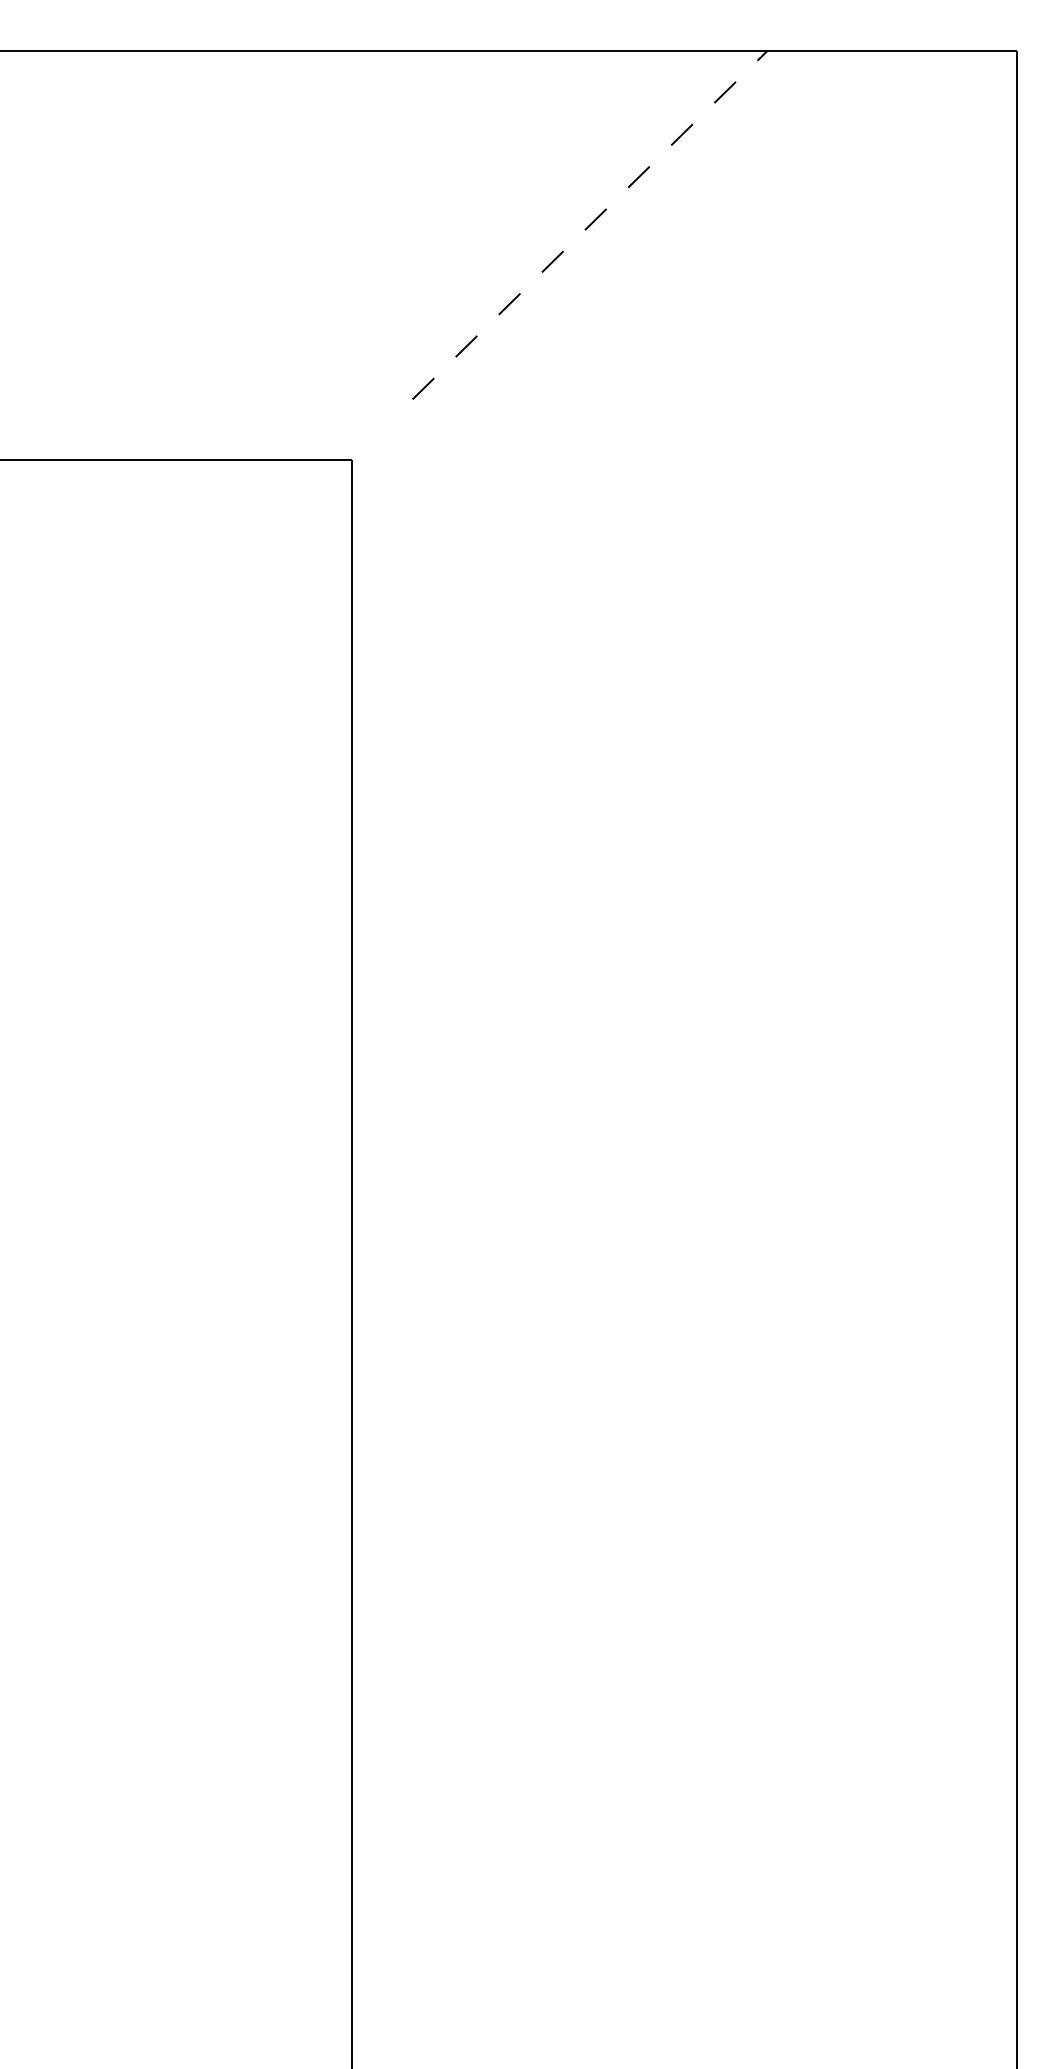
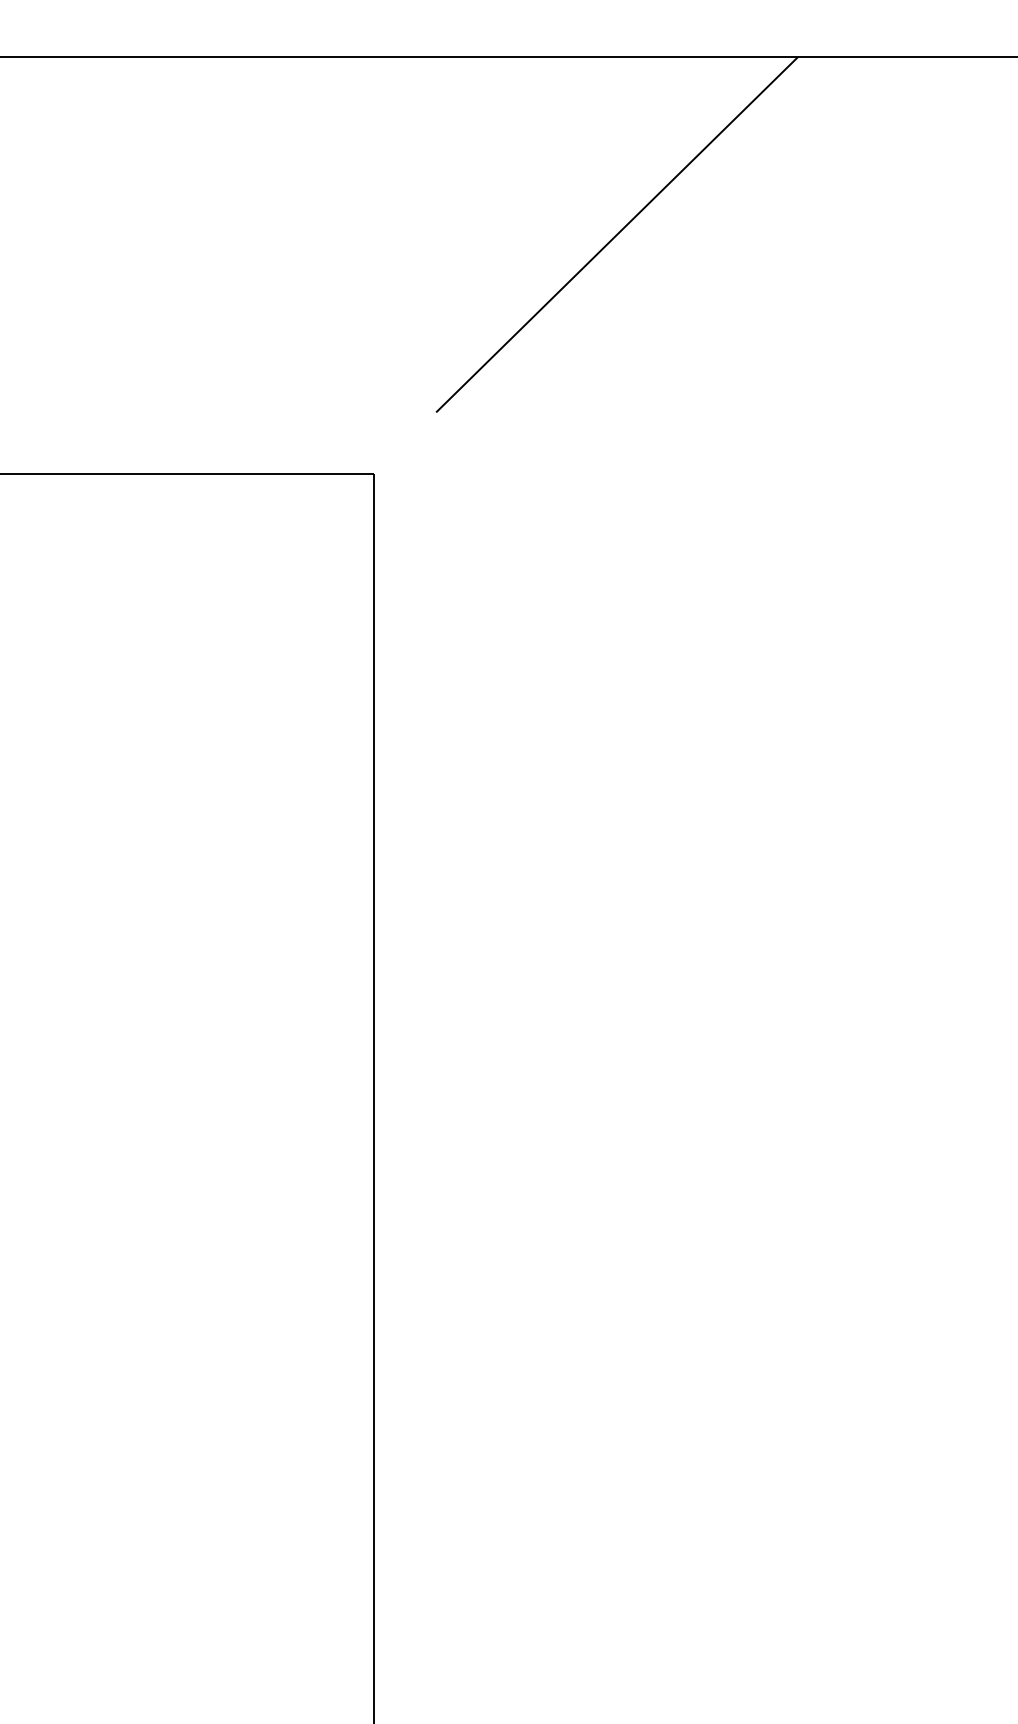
line: (590, 225) -> (617, 235), dashed -> solid

